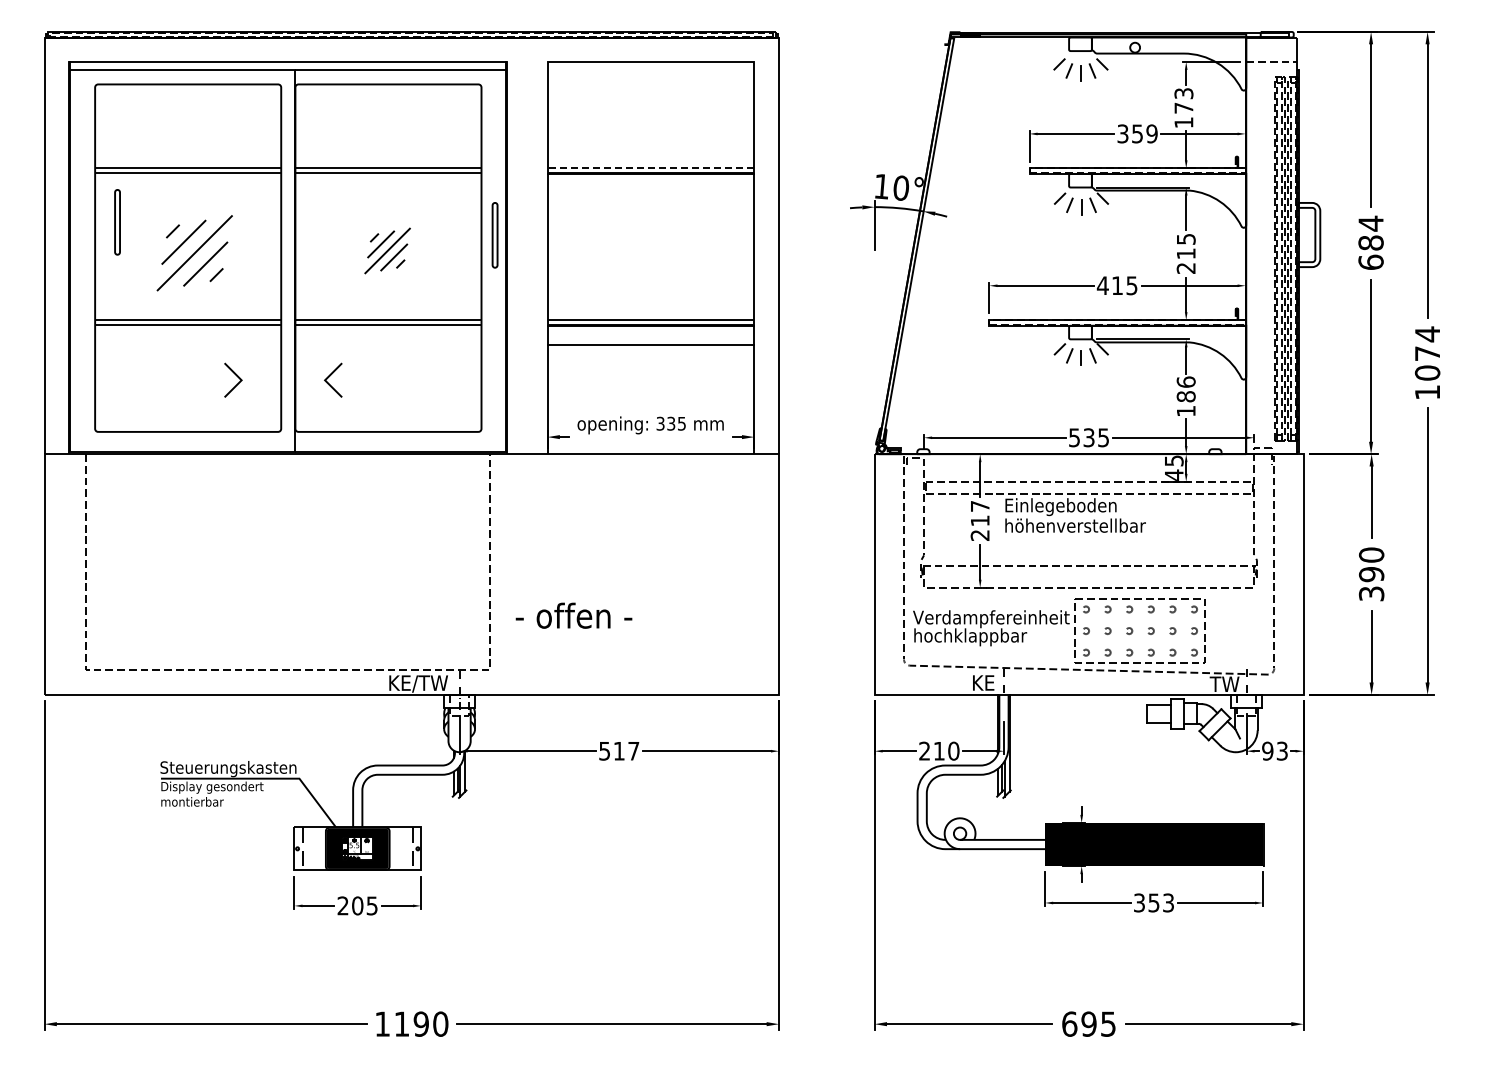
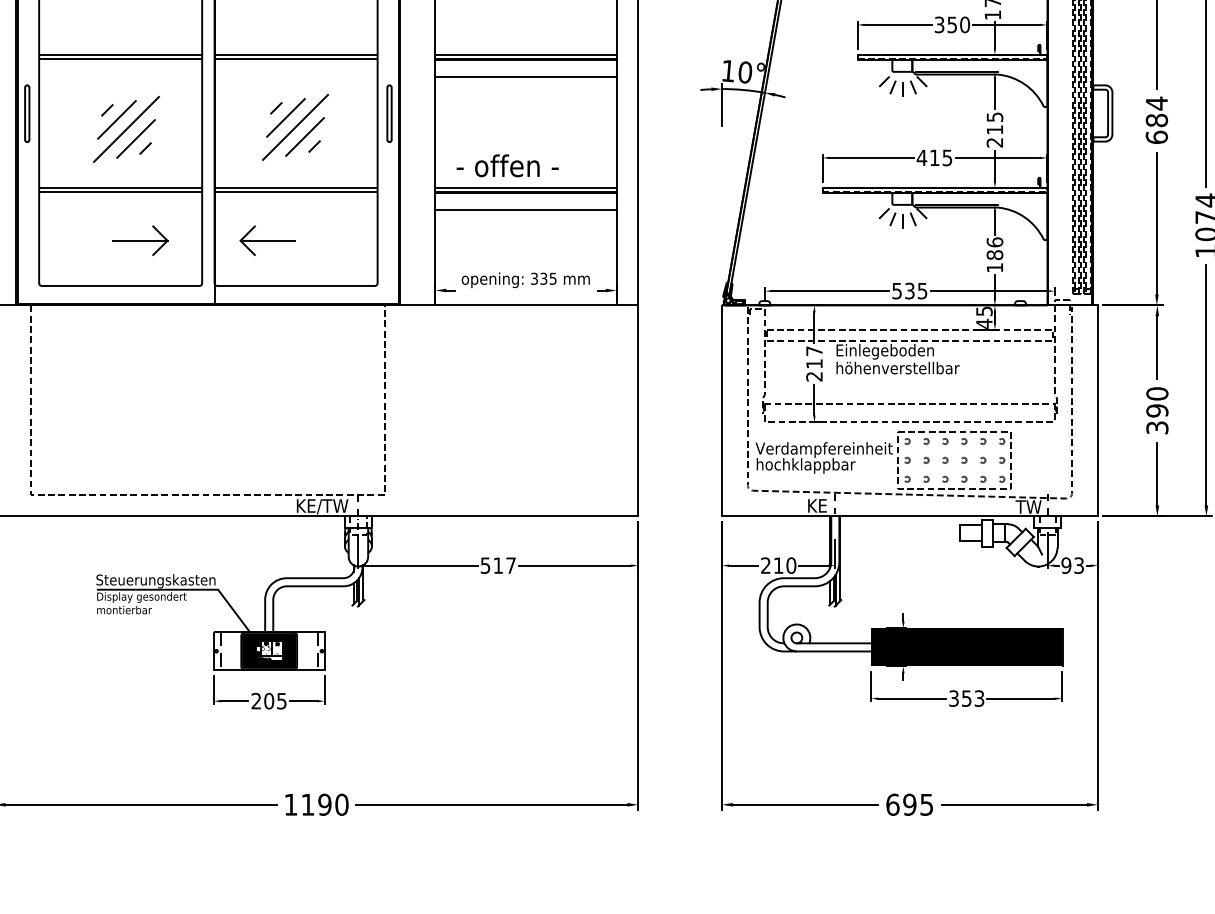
text: (1151, 133) -> (964, 24), 359 -> 350
line: (650, 168) -> (525, 55), dashed -> solid
line: (650, 193) -> (525, 77), added
part: (117, 222) -> (27, 113), moved
part: (387, 250) -> (295, 127), size x1.67
line: (210, 380) -> (140, 240), added
line: (355, 380) -> (267, 240), added
text: (573, 615) -> (507, 165), moved

